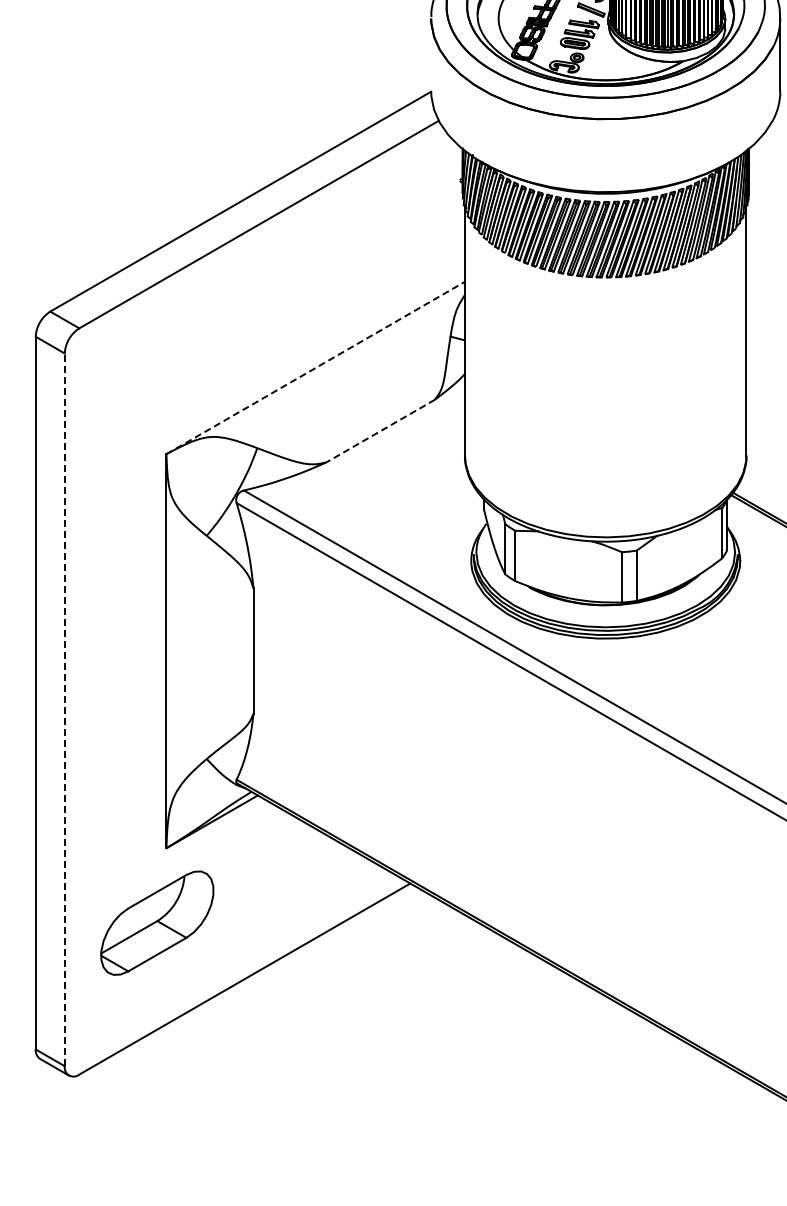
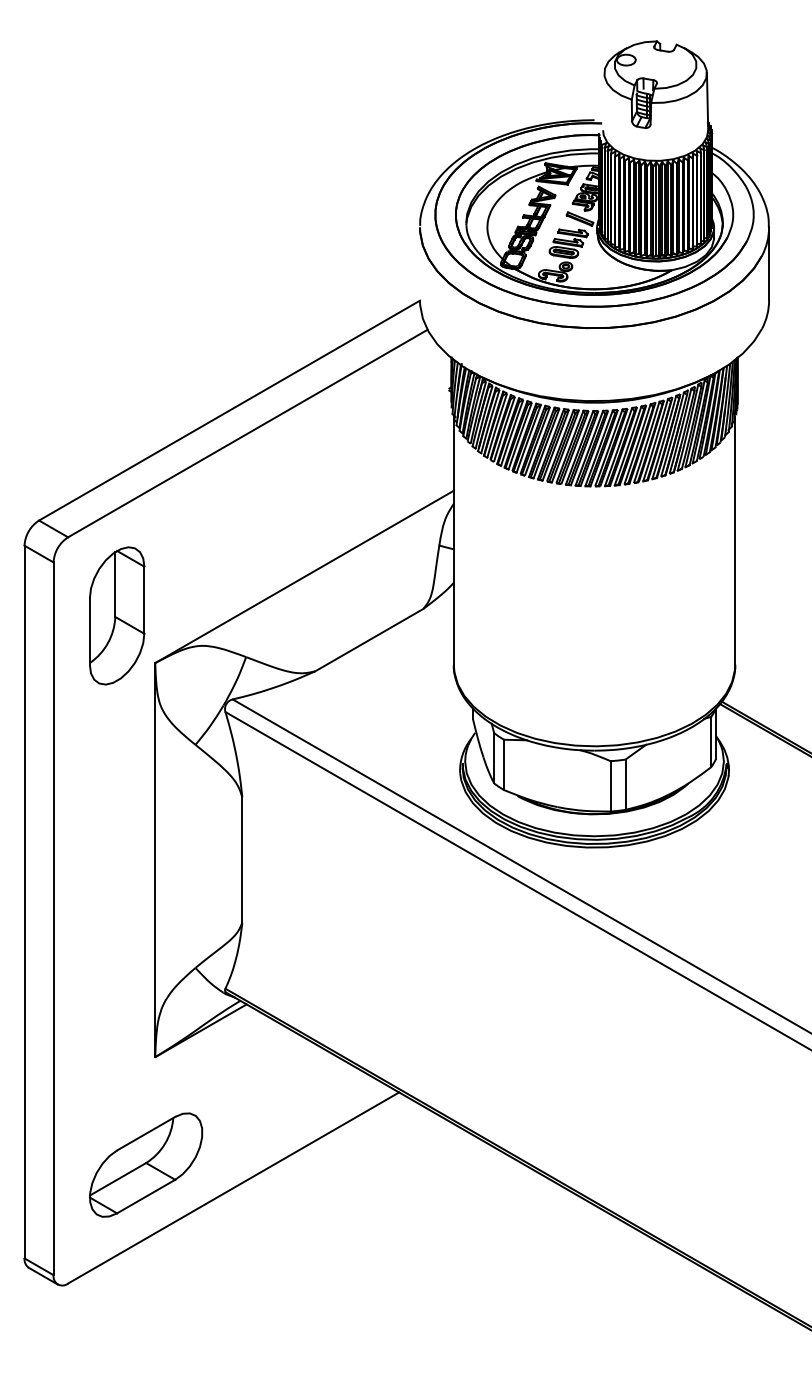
line: (316, 367) -> (305, 576), dashed -> solid
part: (128, 406) -> (117, 615), added
line: (380, 431) -> (369, 640), dashed -> solid
line: (64, 709) -> (53, 918), dashed -> solid
part: (156, 922) -> (145, 1164), moved

